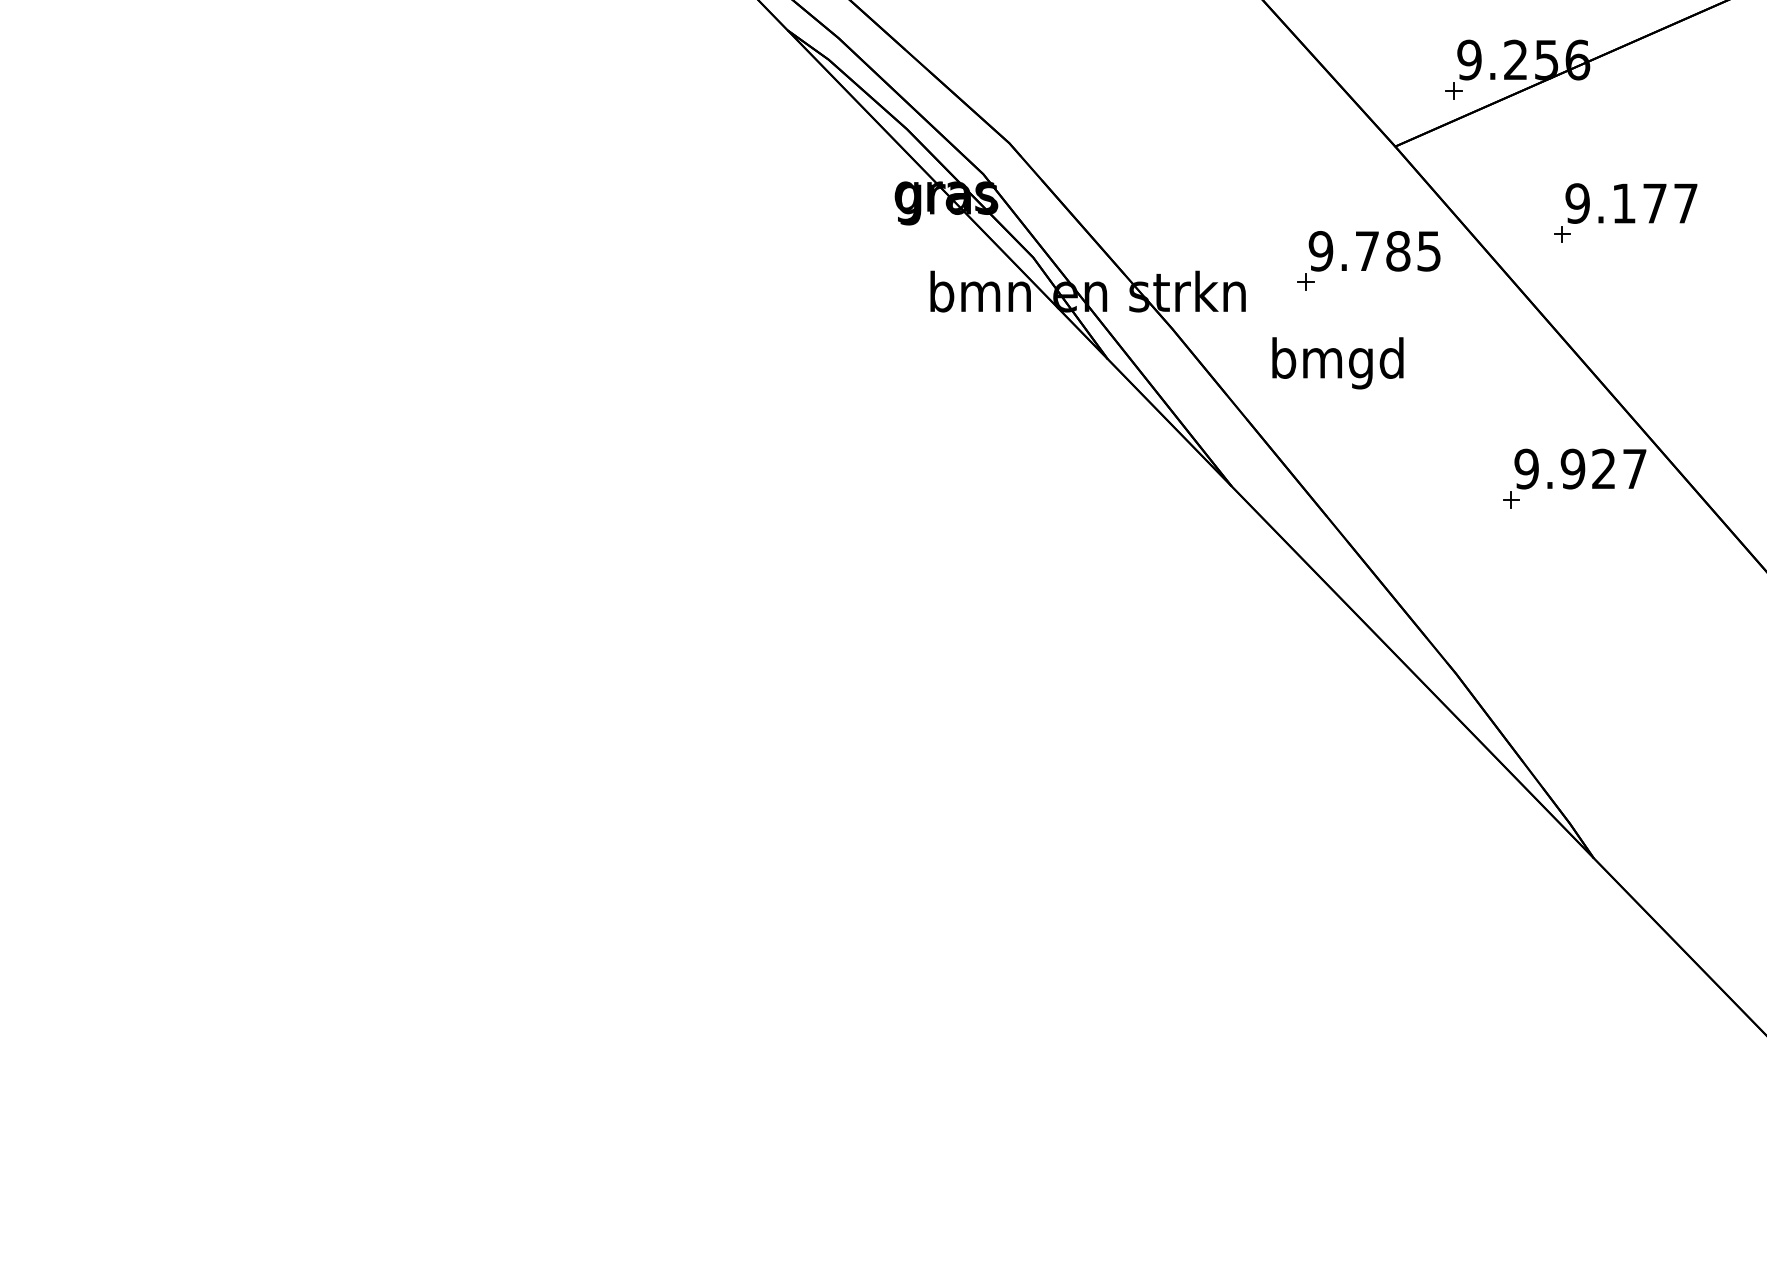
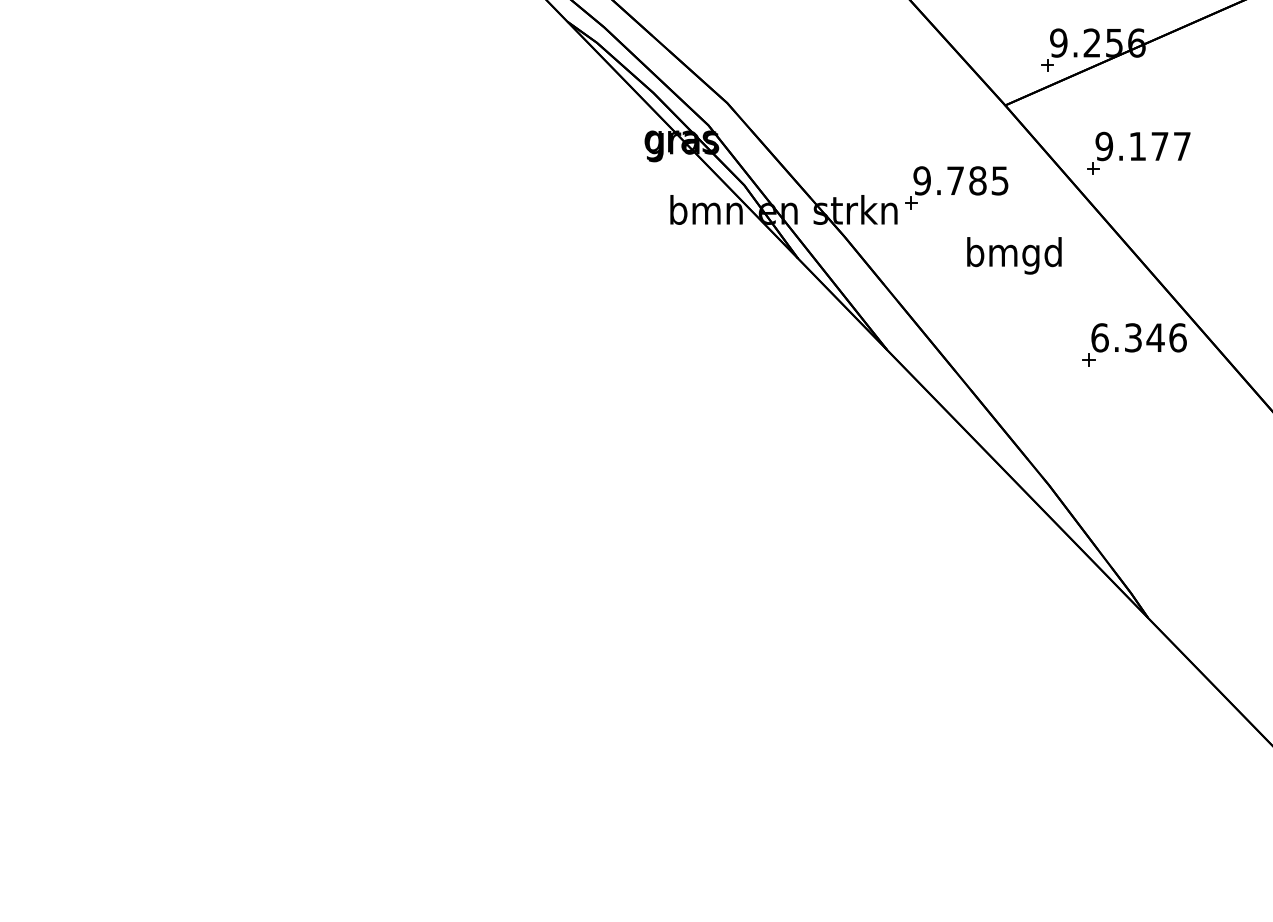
part: (1625, 212) -> (1138, 152), moved
part: (1368, 260) -> (956, 187), moved
text: (1337, 363) -> (1014, 255), moved
text: (1580, 468) -> (1138, 337), 9.927 -> 6.346

